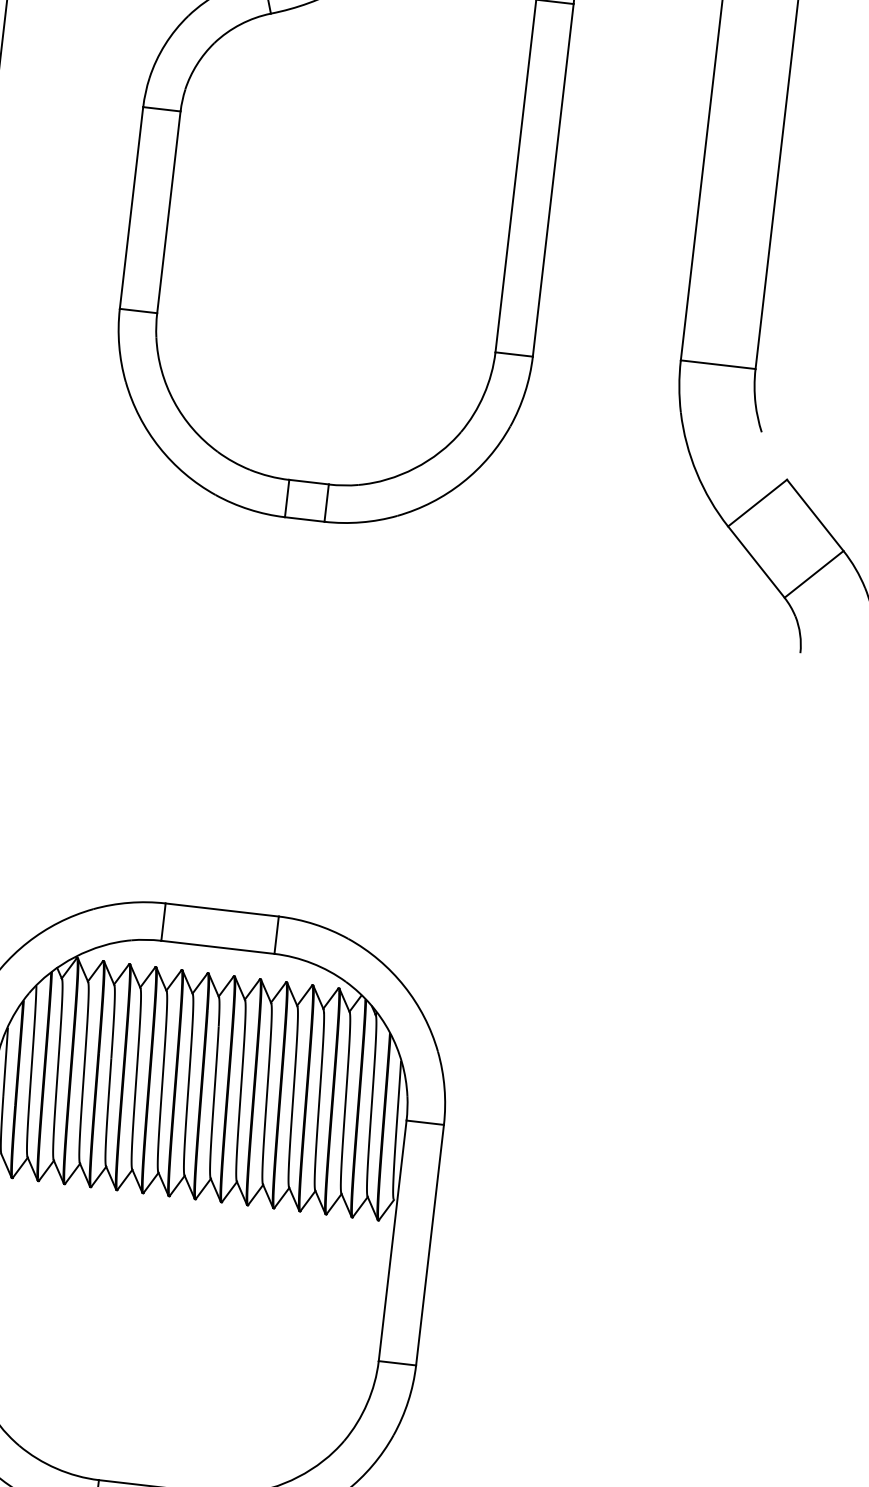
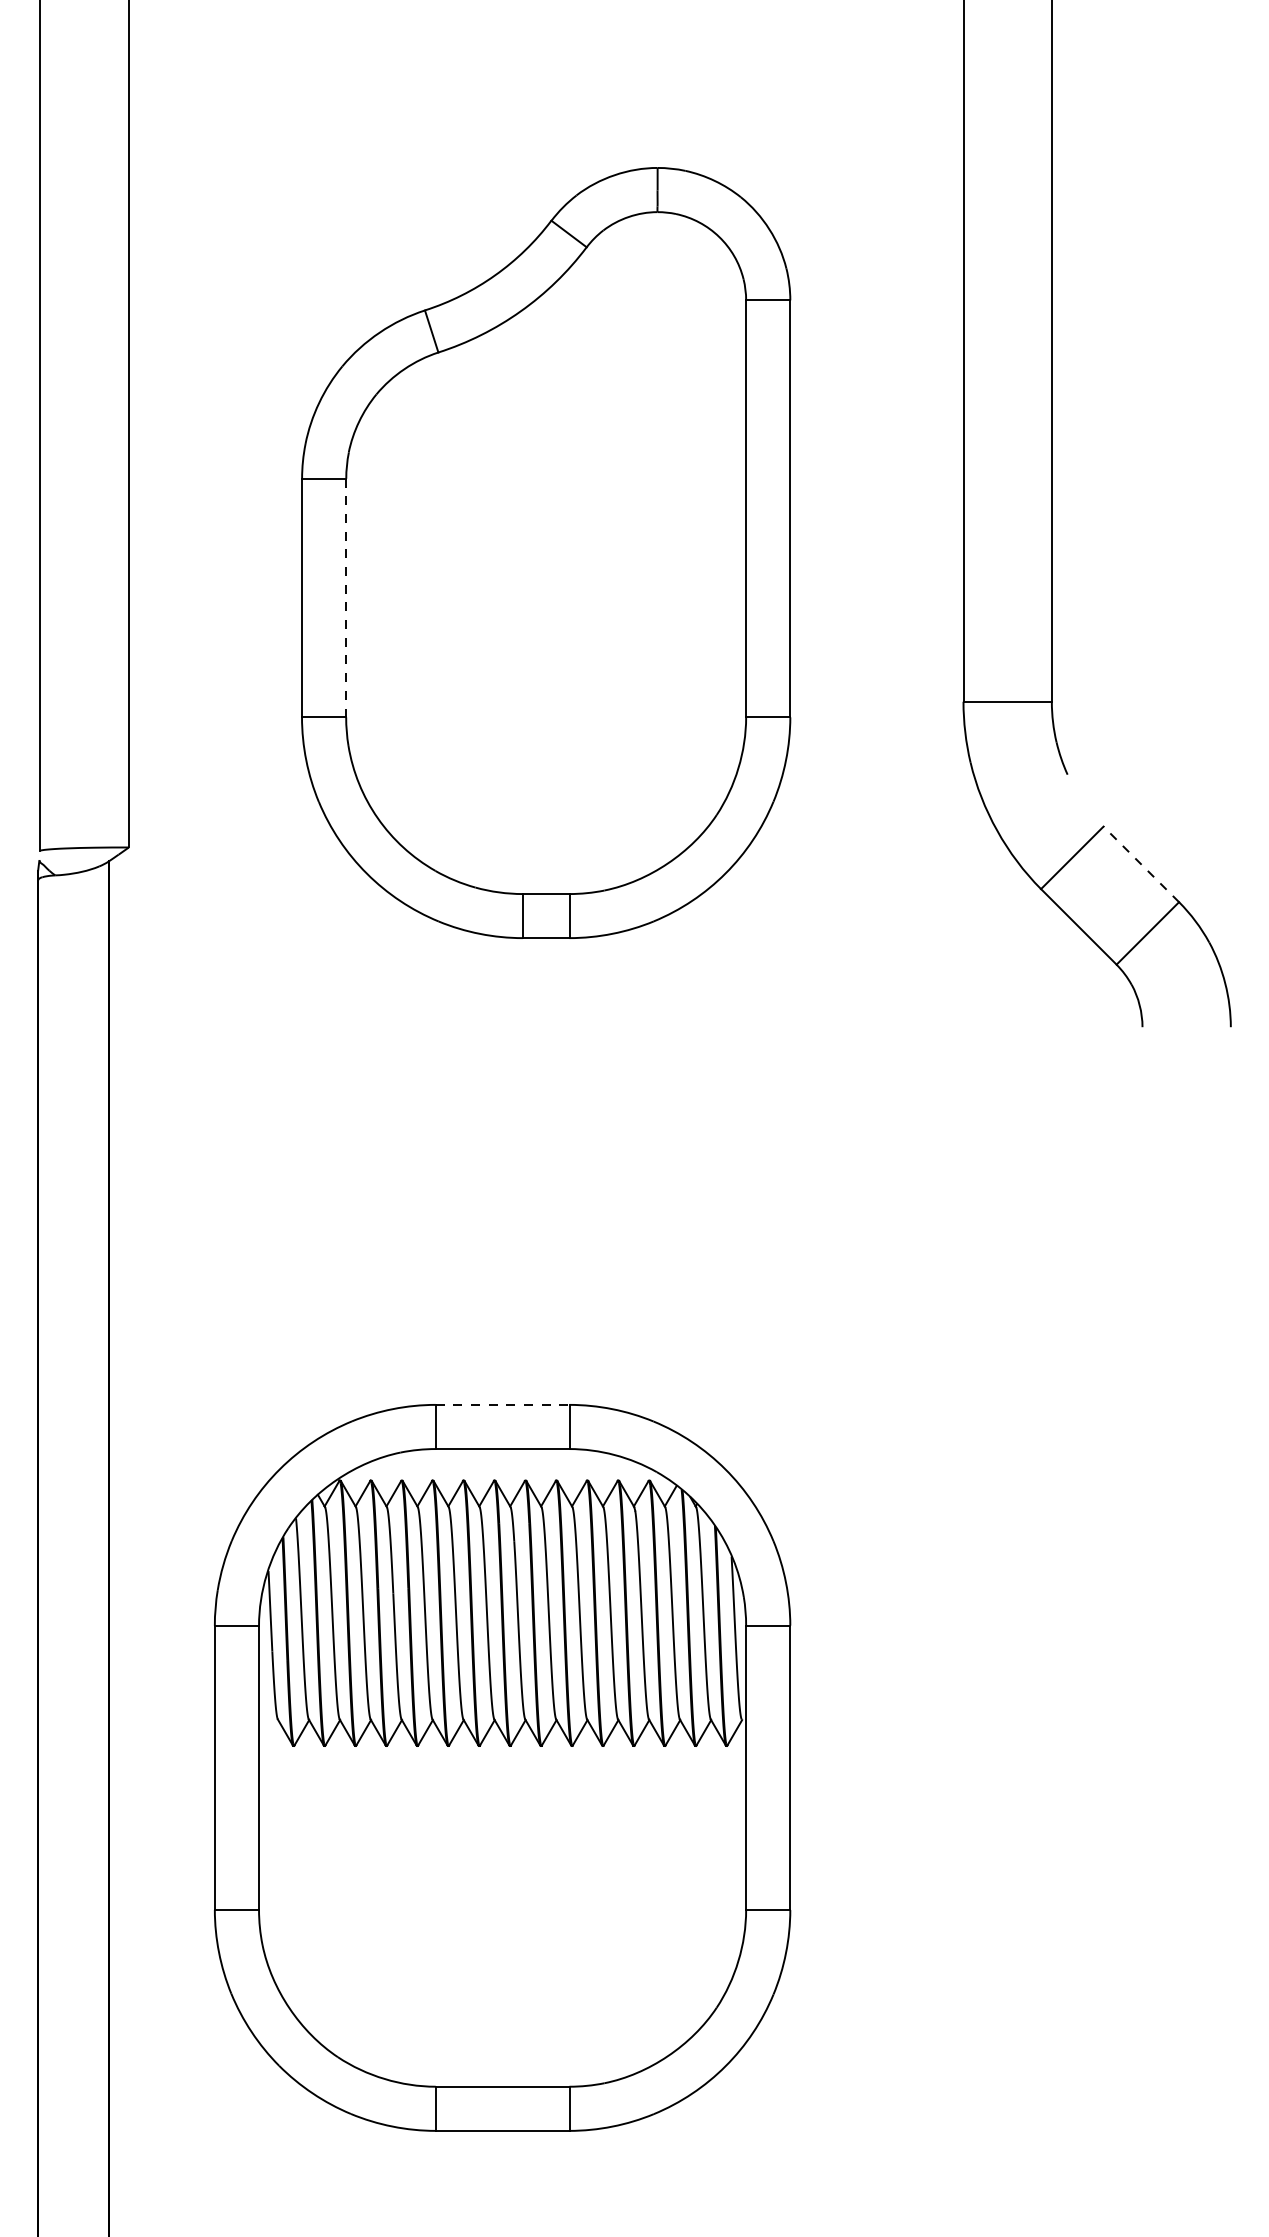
line: (169, 212) -> (346, 598), solid -> dashed
line: (814, 515) -> (1140, 864), solid -> dashed
line: (222, 909) -> (502, 1404), solid -> dashed

